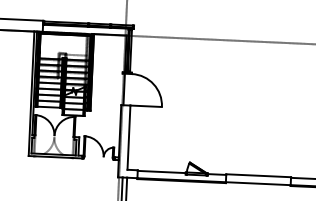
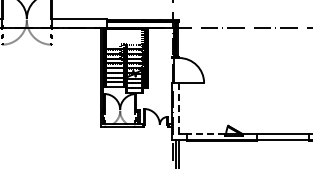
line: (129, 136) -> (179, 107), solid -> dashed
line: (160, 172) -> (205, 134), solid -> dashed

